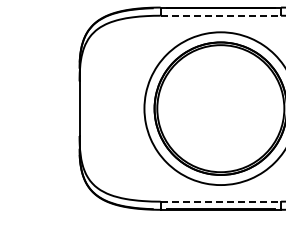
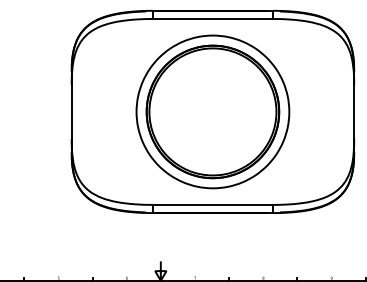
line: (221, 15) -> (213, 18), dashed -> solid
line: (221, 201) -> (213, 204), dashed -> solid

